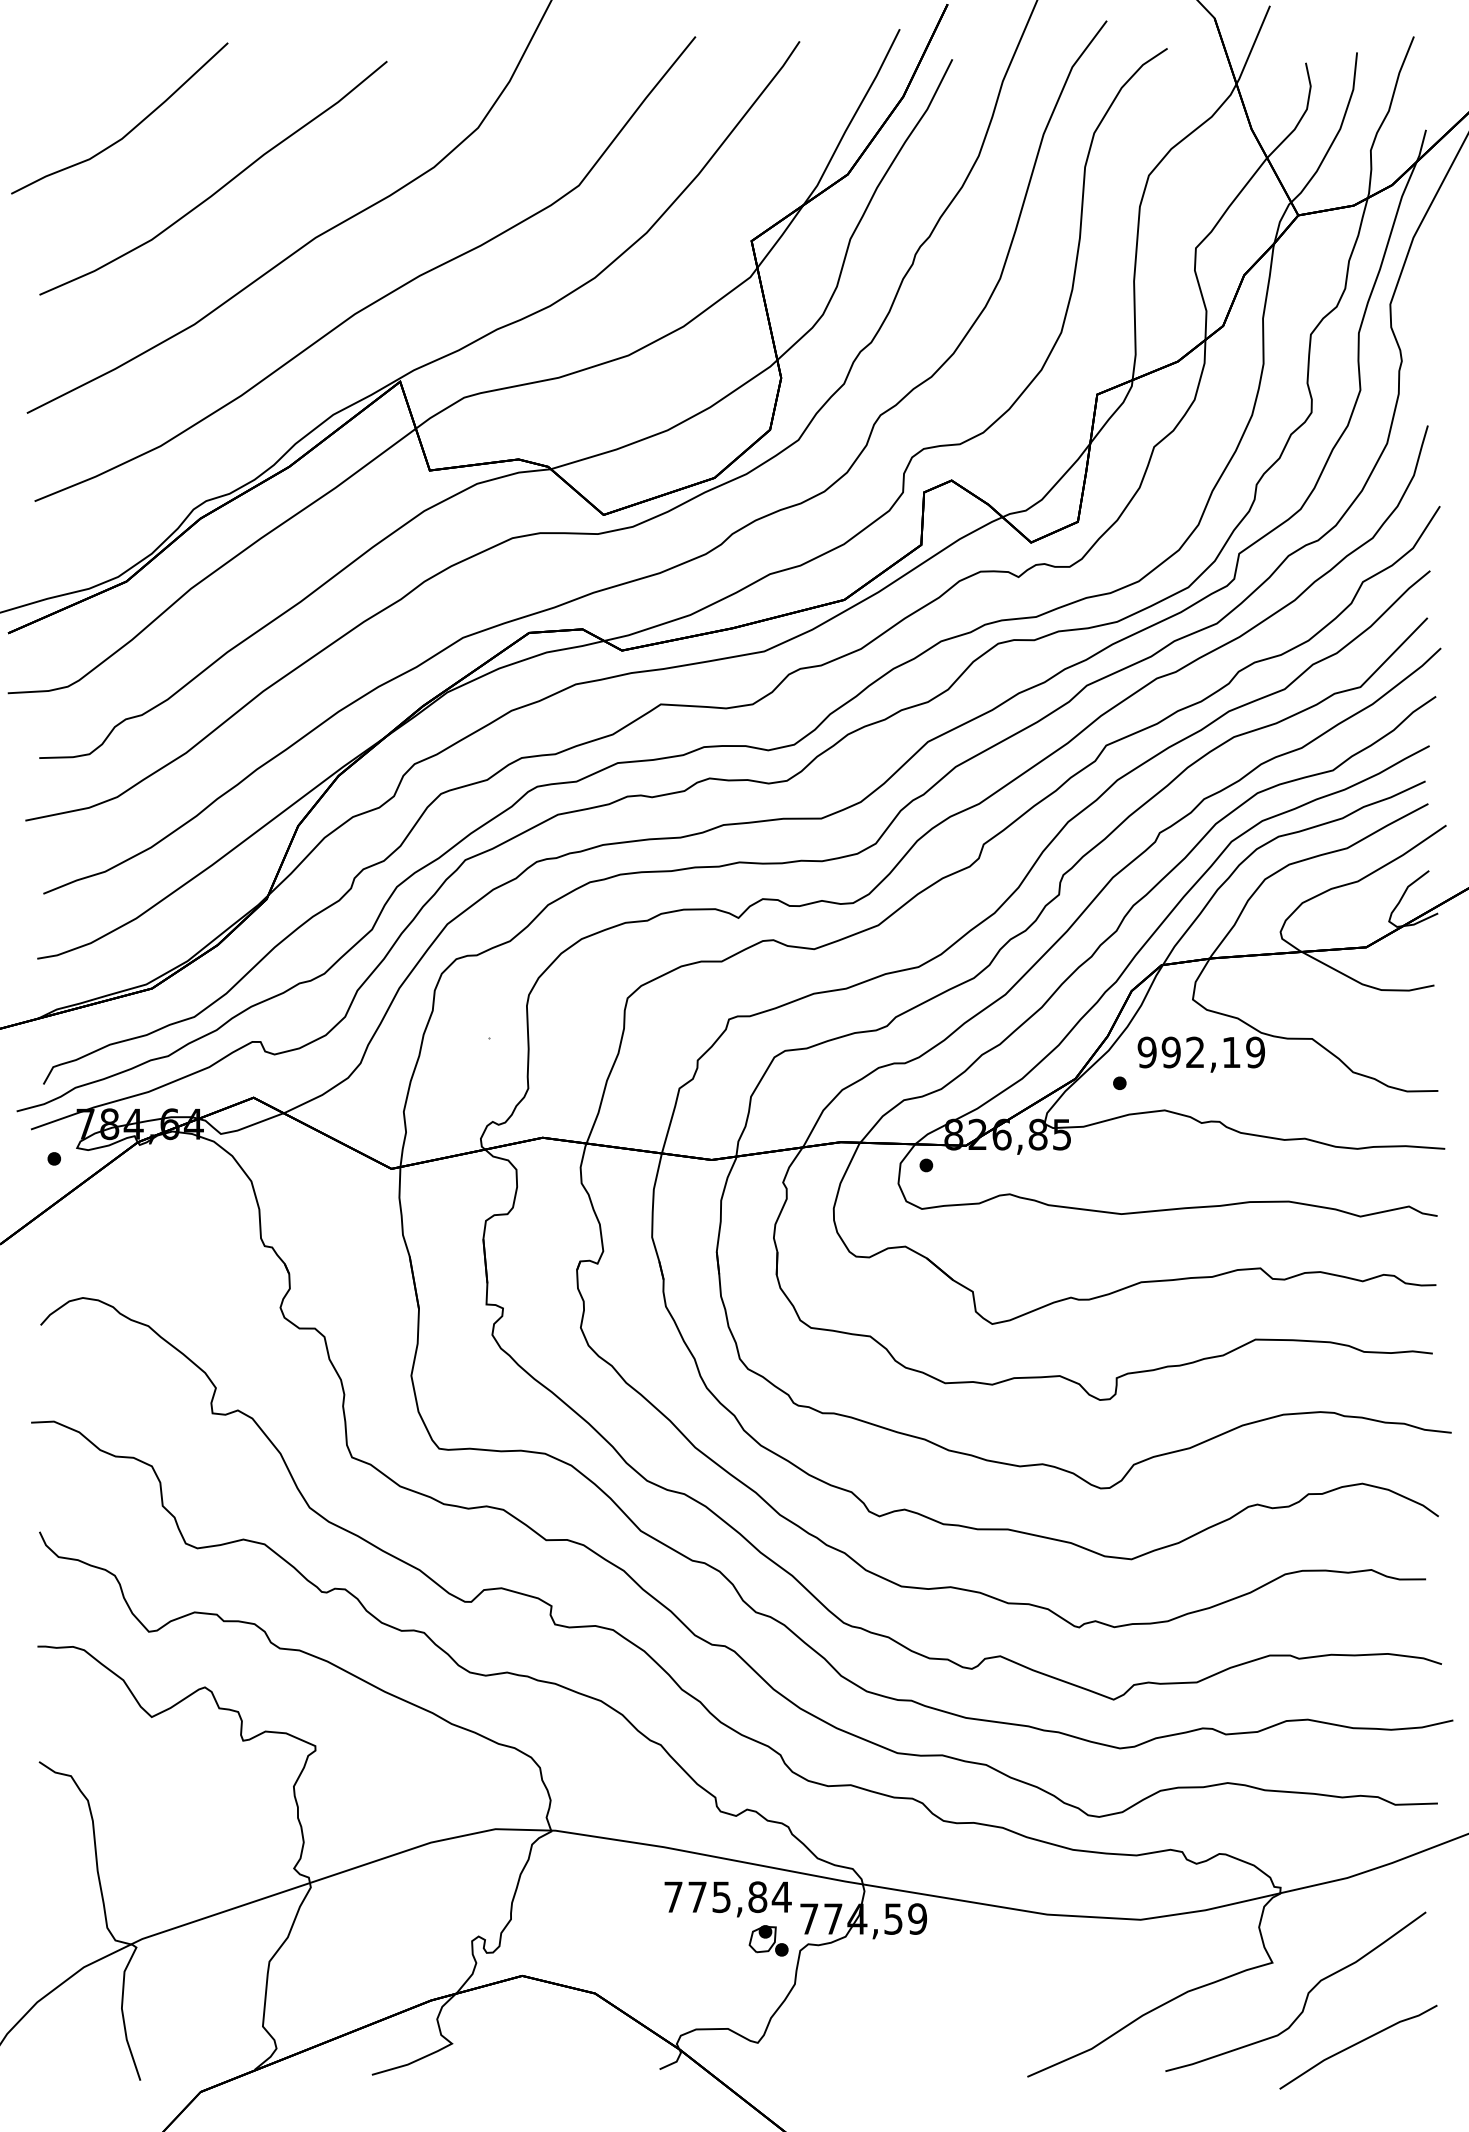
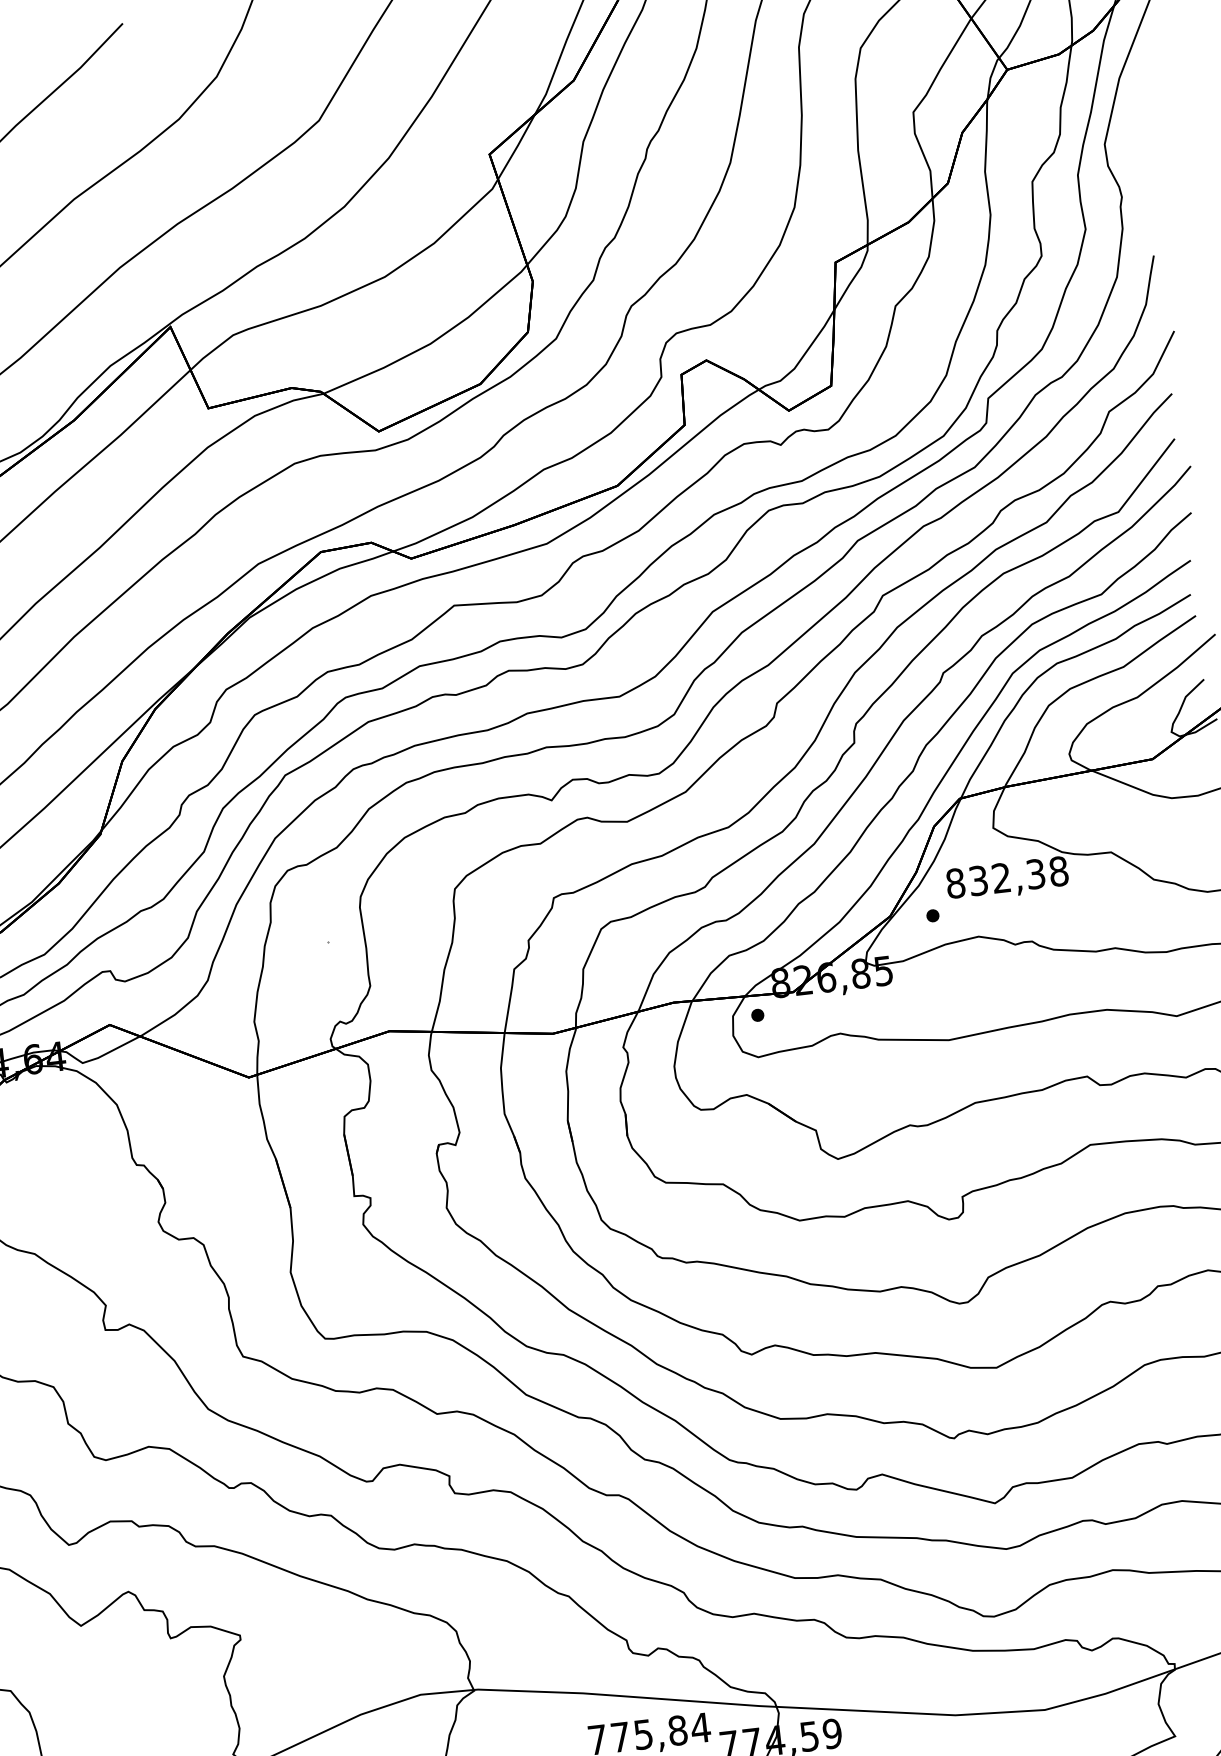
text: (1201, 1052) -> (1007, 877), 992,19 -> 832,38

